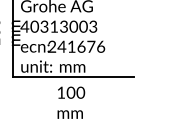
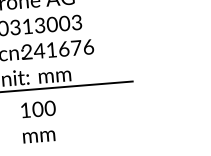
text: (71, 102) -> (39, 121), moved

